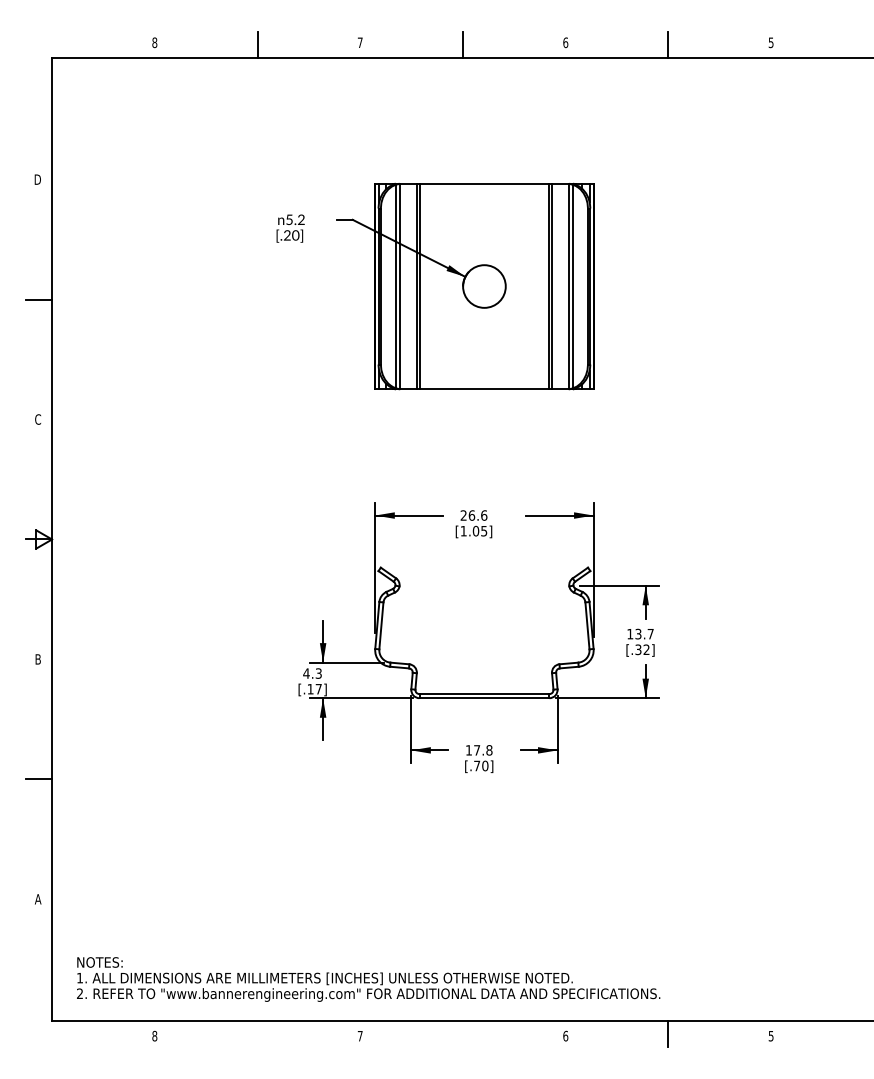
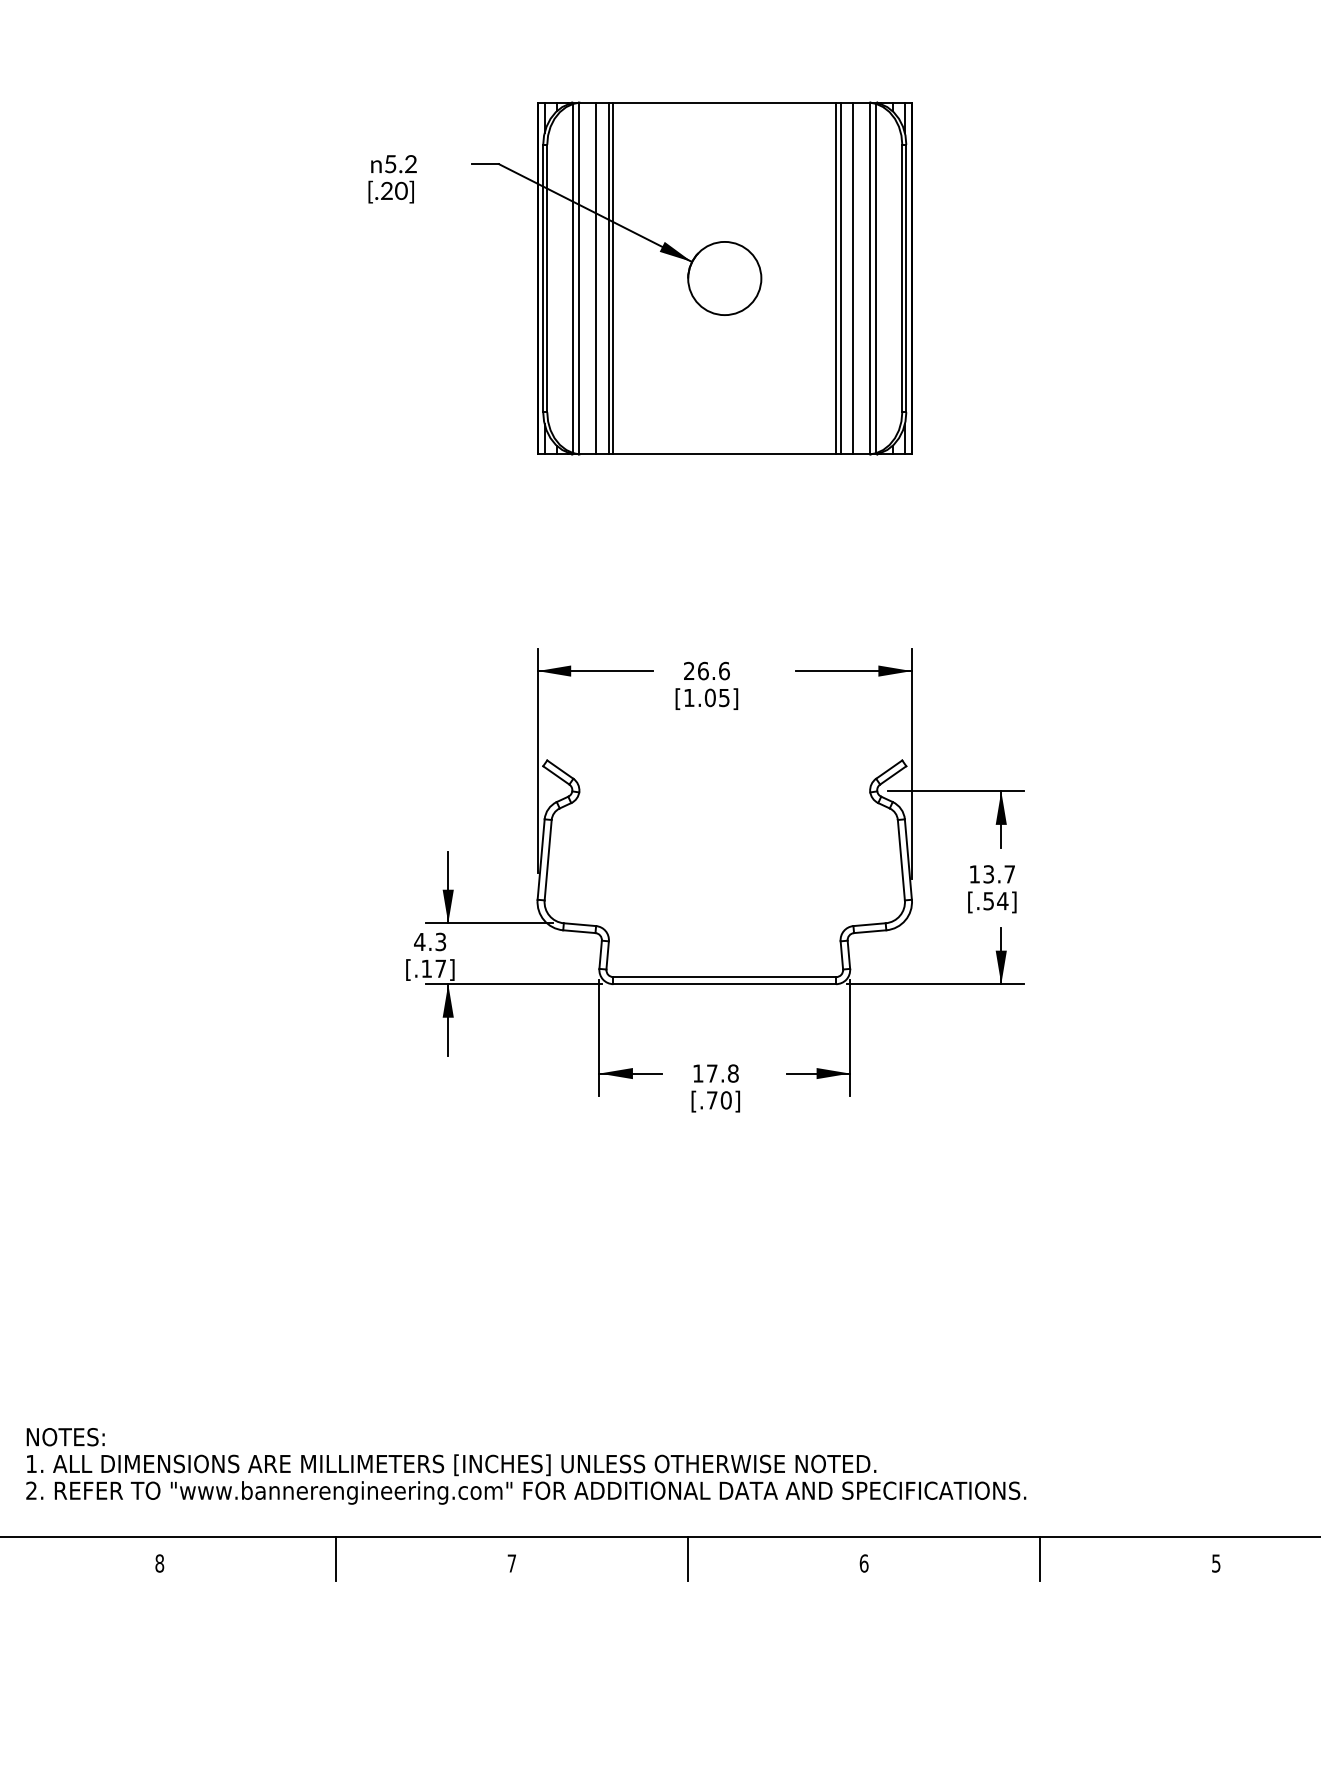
line: (409, 286) -> (596, 278), added
line: (559, 286) -> (853, 278), added
text: (642, 649) -> (995, 900), [.32] -> [.54]
line: (257, 1033) -> (335, 1558), added
line: (463, 1033) -> (688, 1558), added

